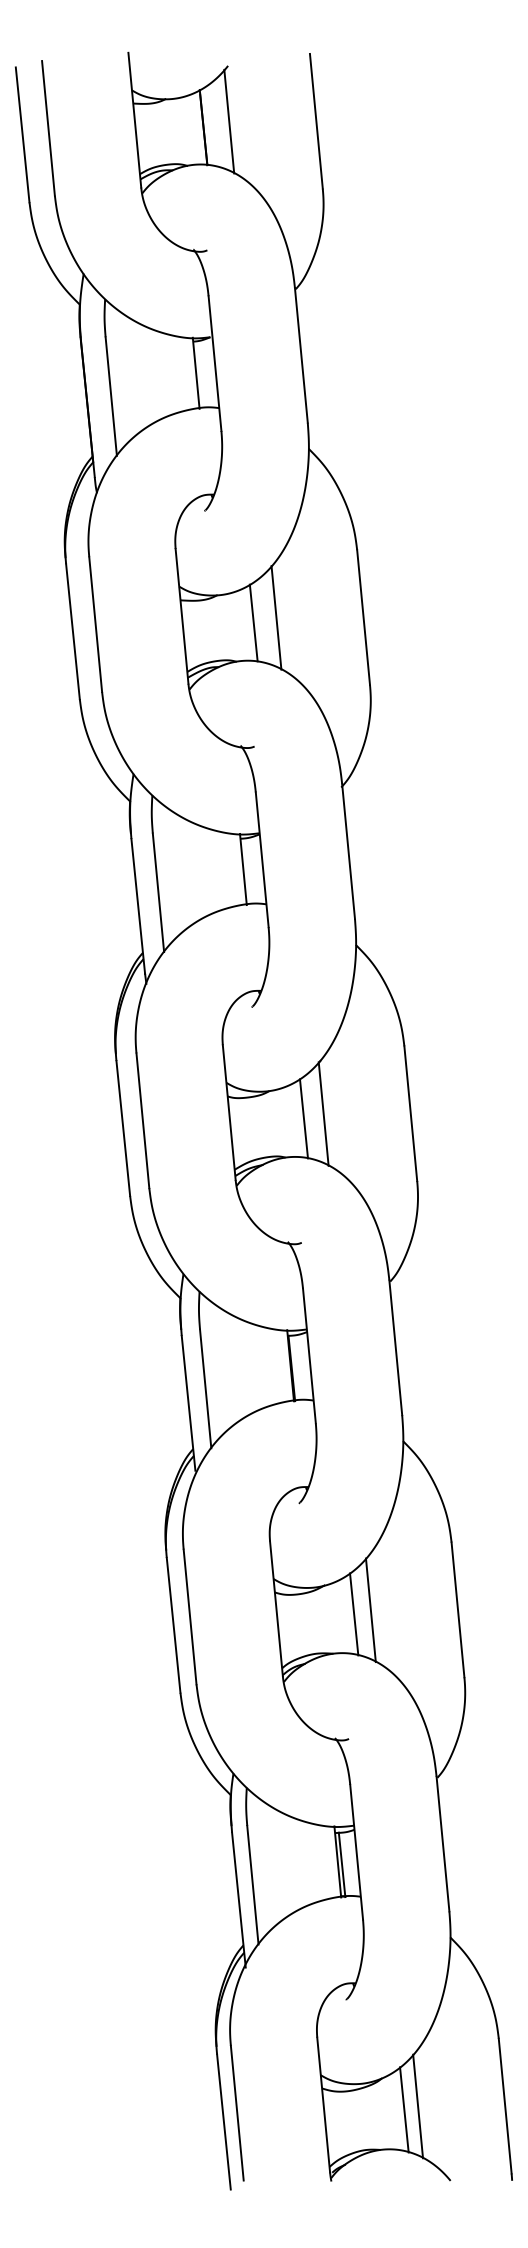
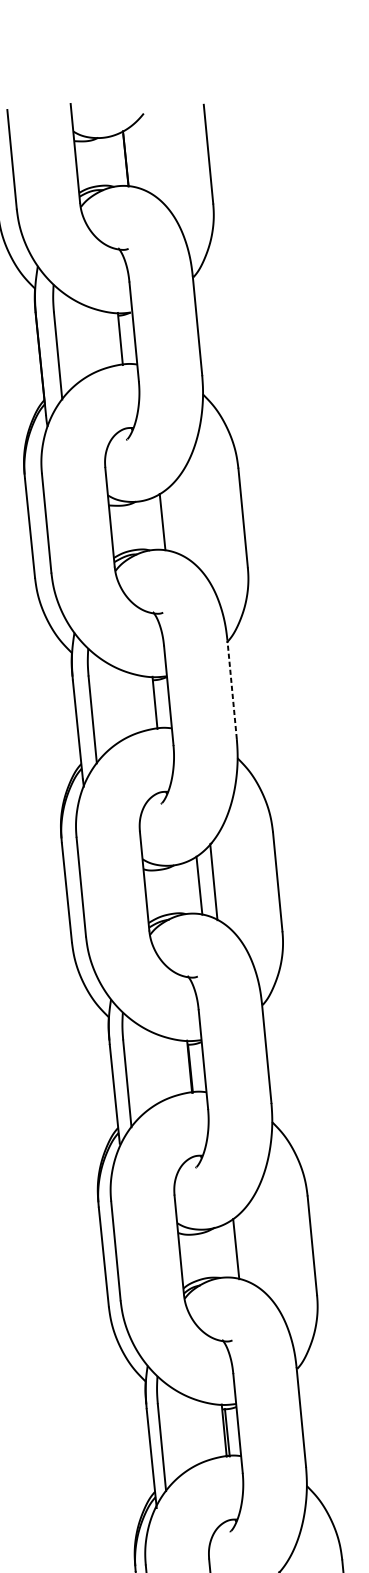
line: (229, 121) -> (144, 154), removed
line: (276, 617) -> (179, 518), removed
line: (348, 851) -> (232, 689), solid -> dashed
line: (370, 1610) -> (248, 1246), removed

